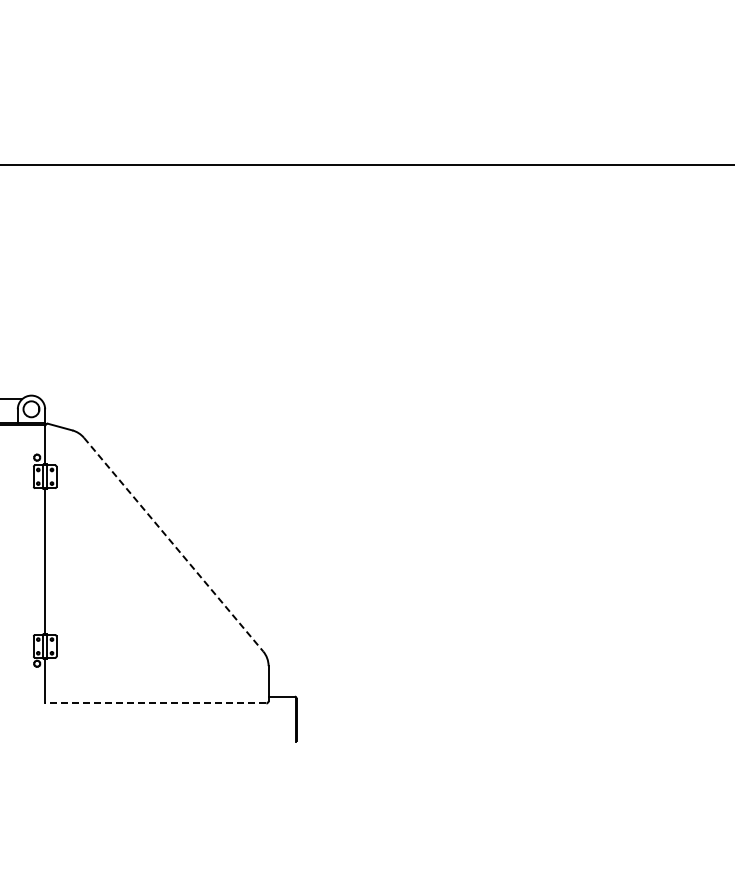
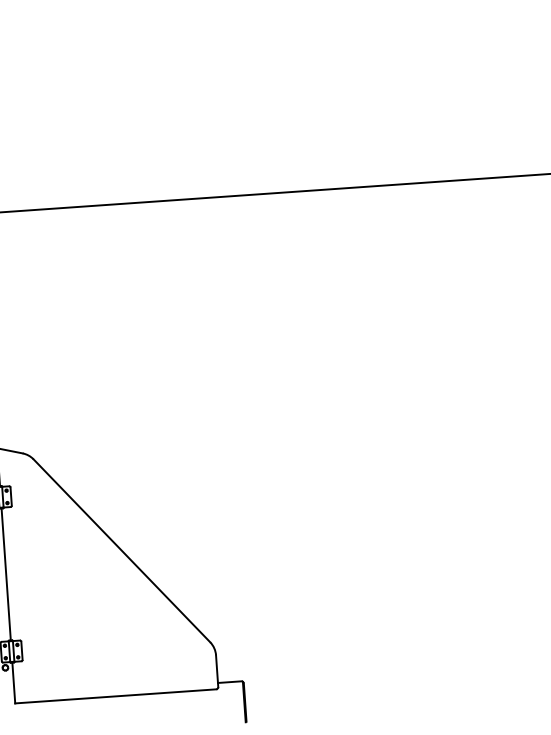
line: (173, 545) -> (121, 551), dashed -> solid
line: (155, 703) -> (115, 696), dashed -> solid

